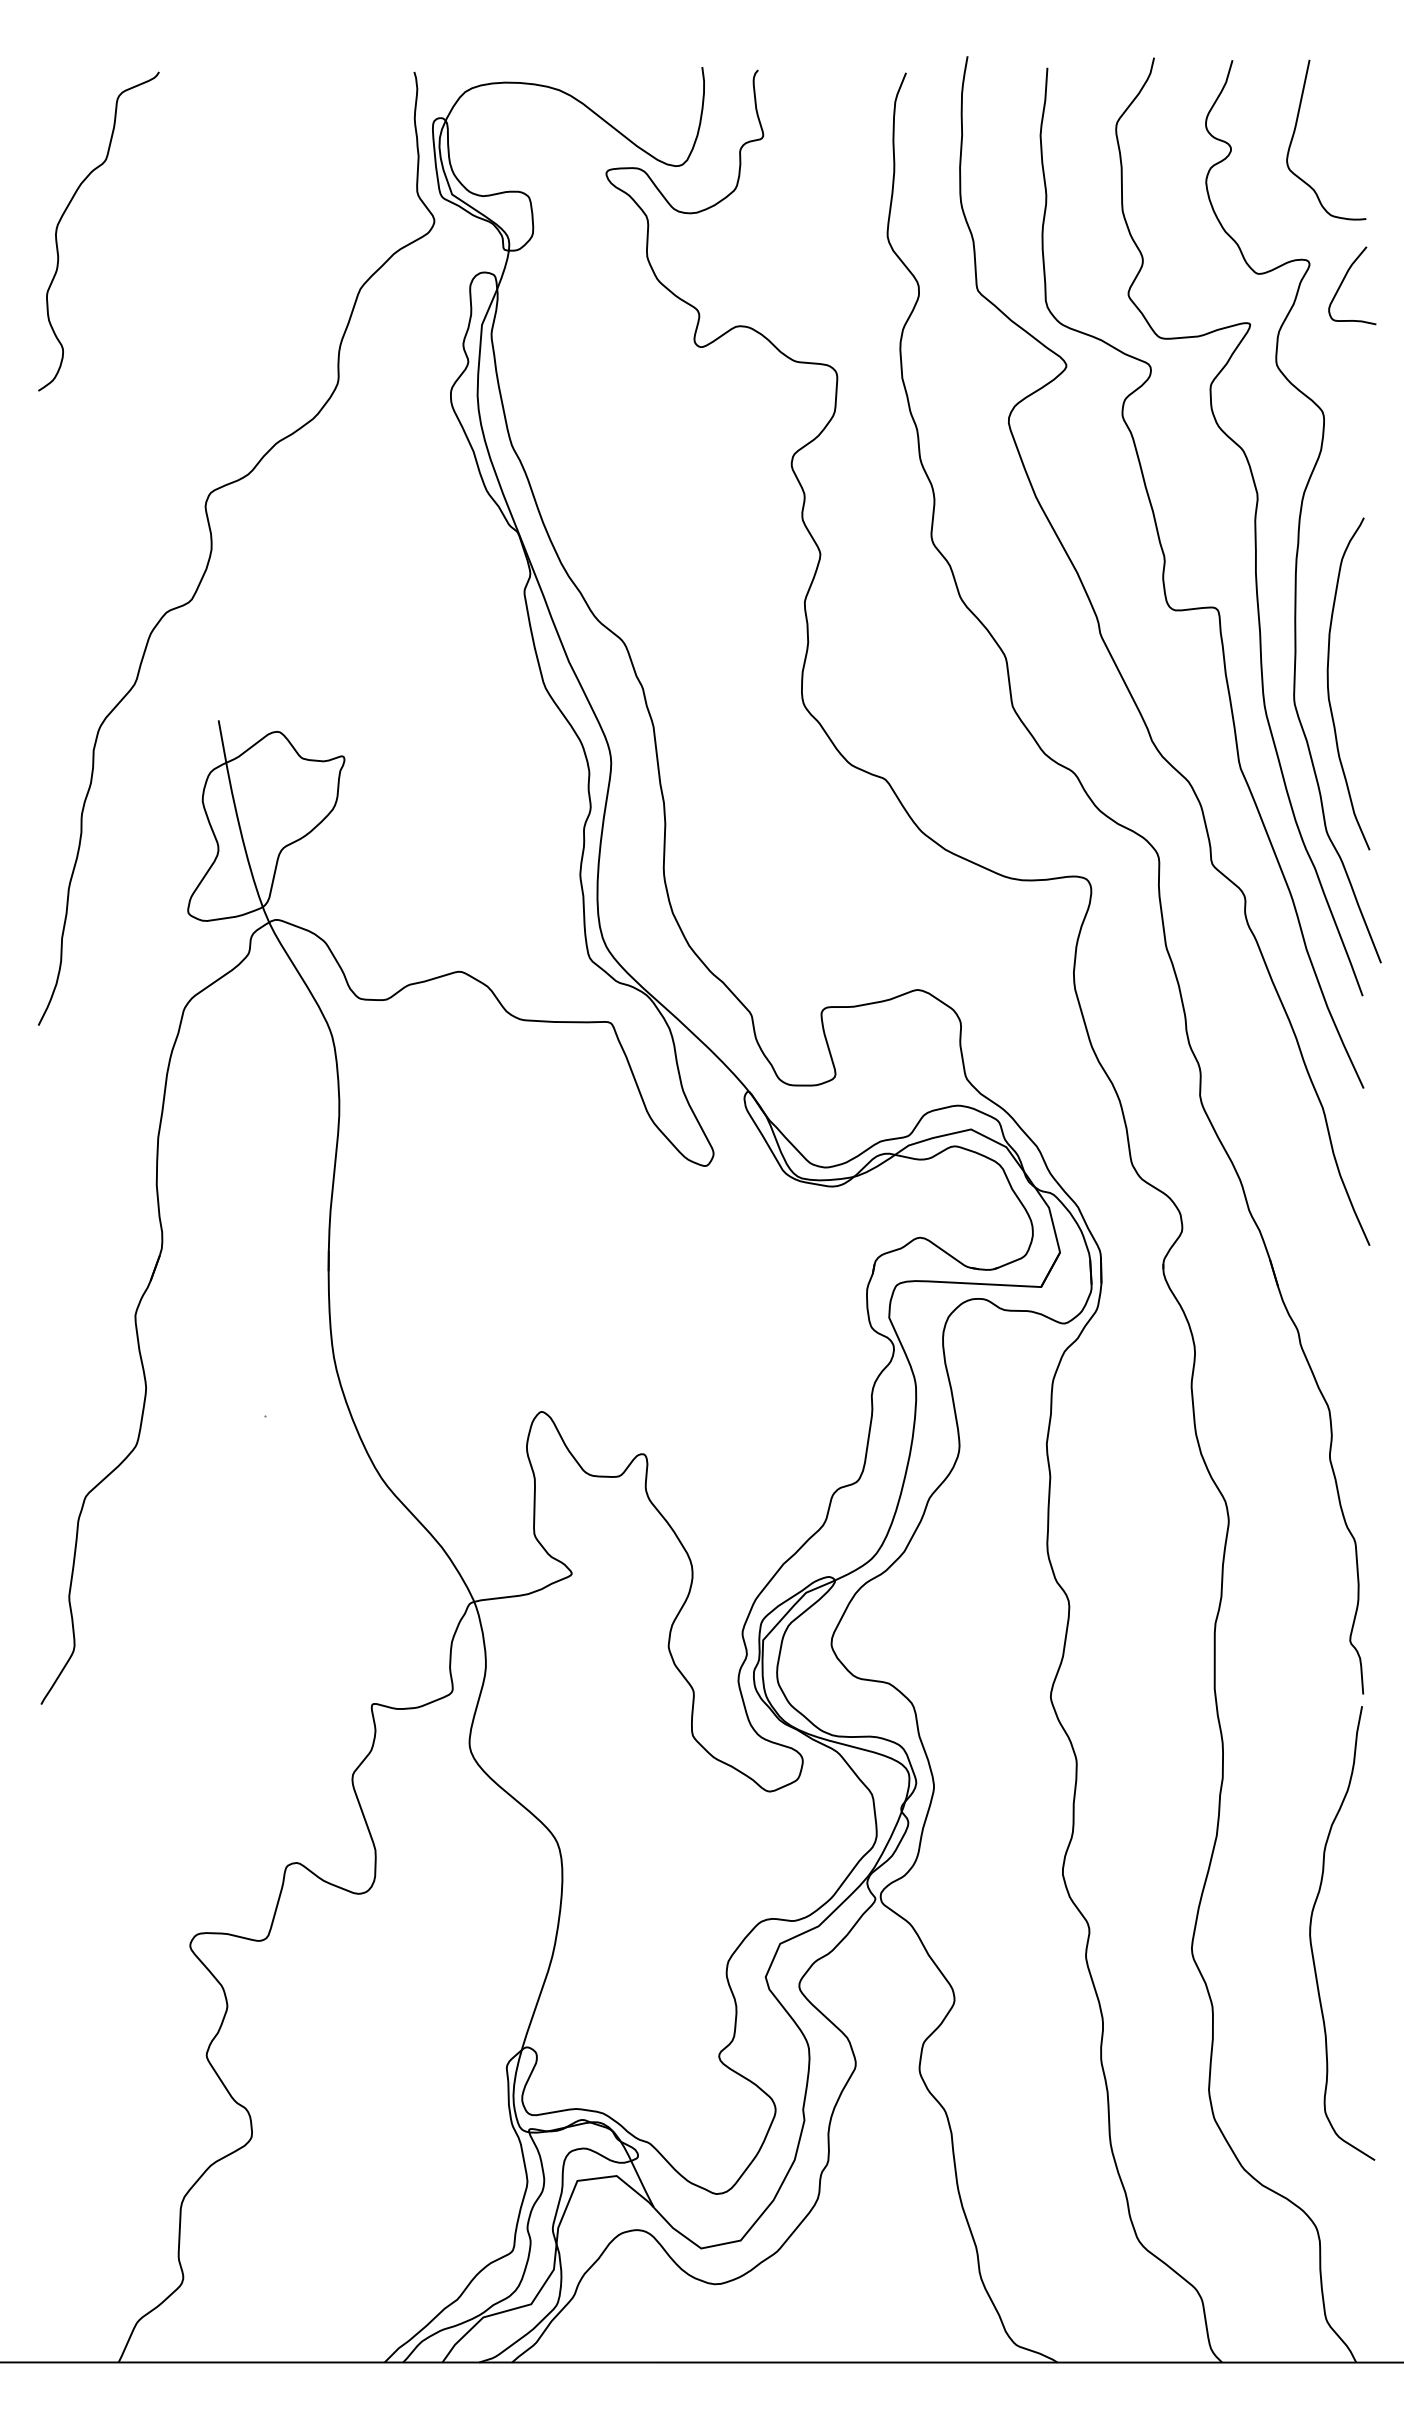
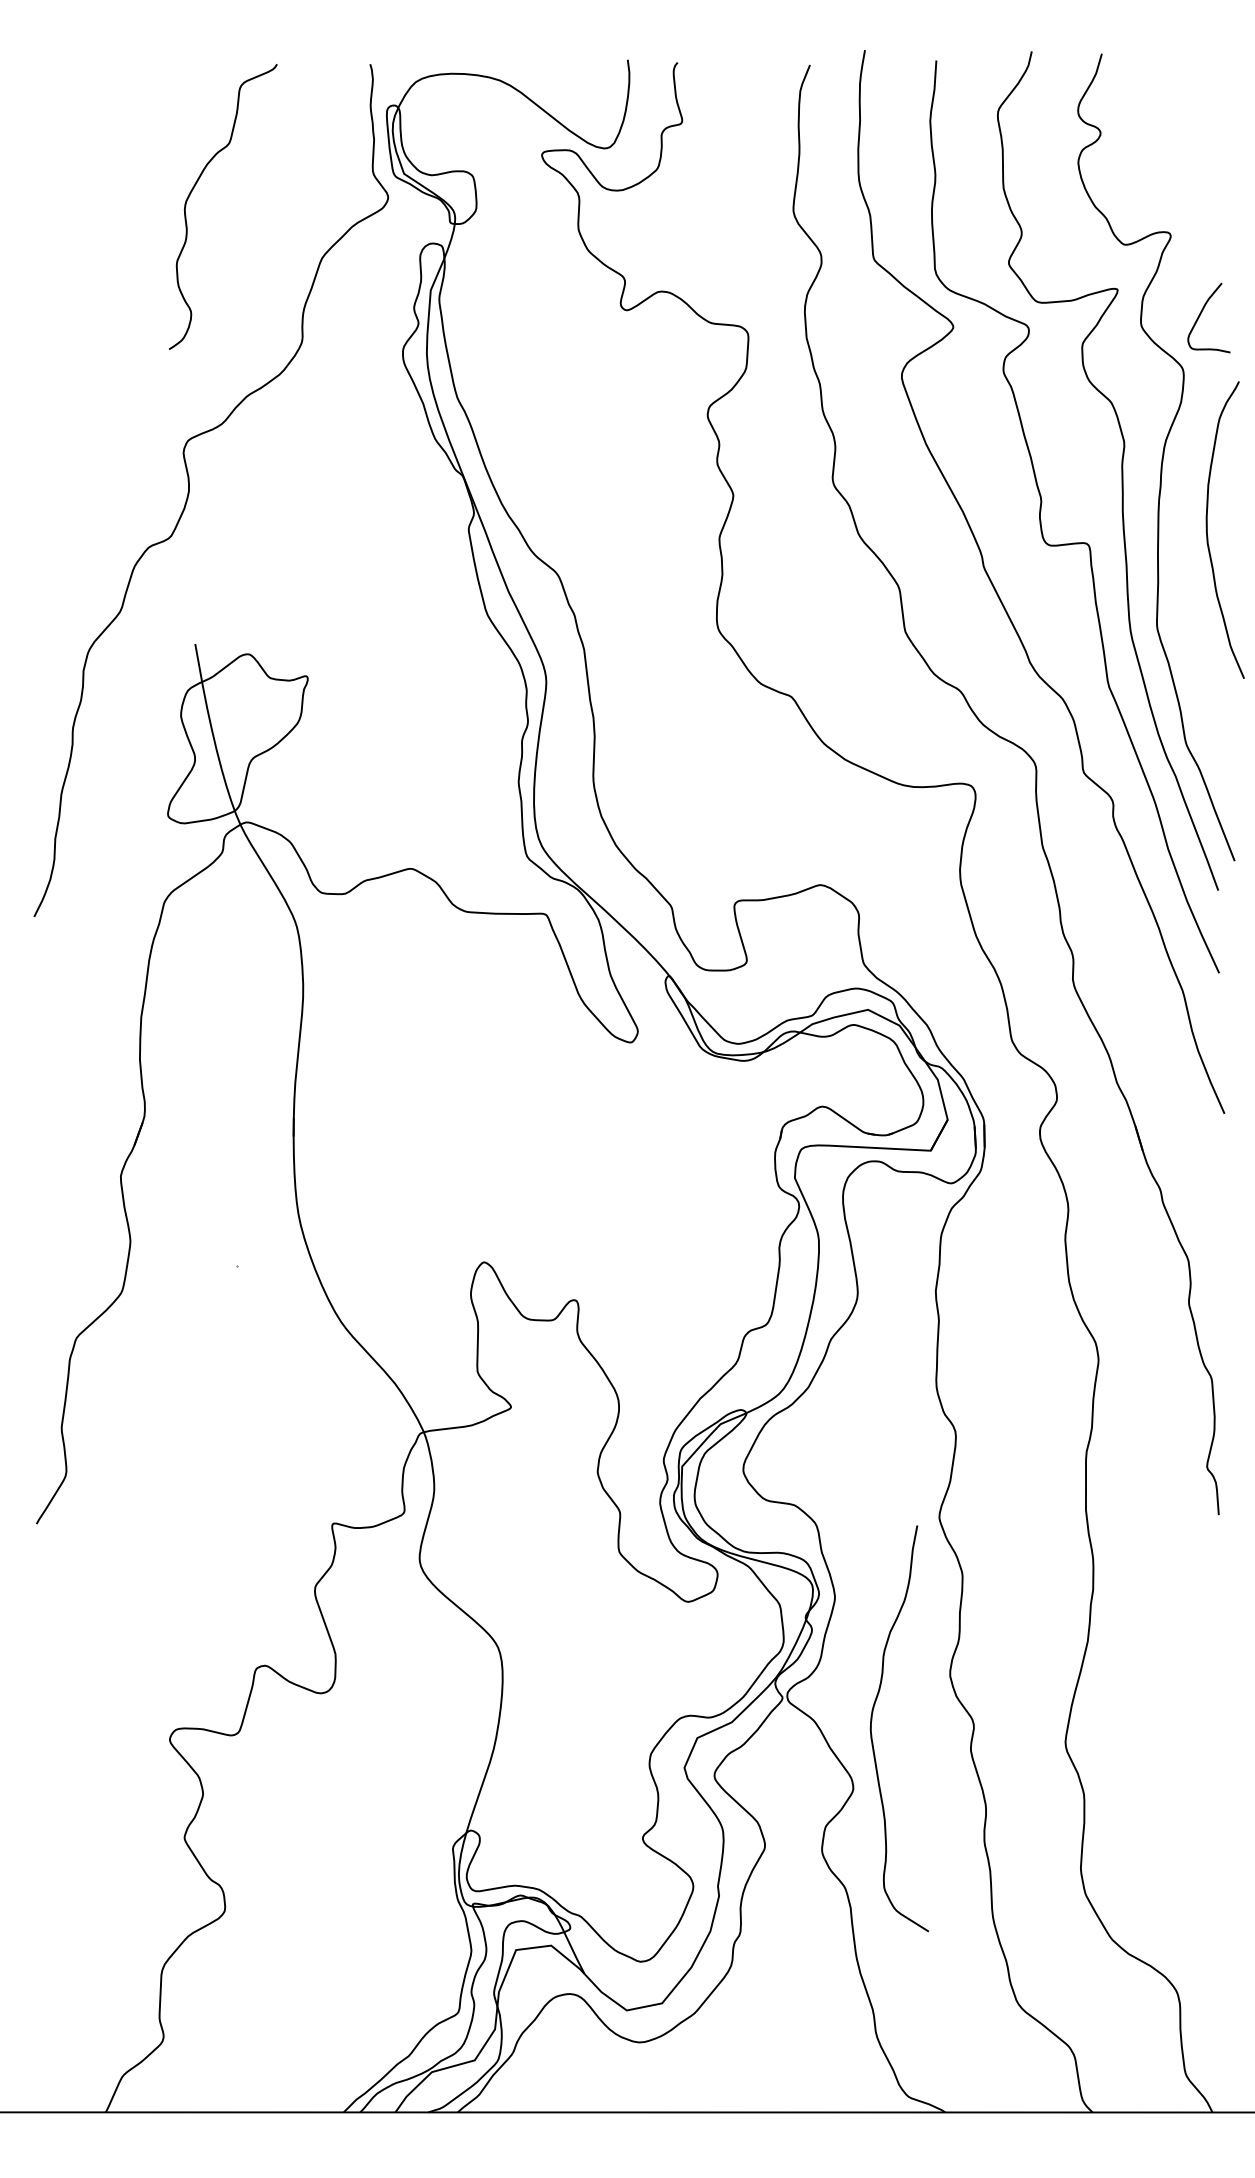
curve: (1295, 131) -> (1158, 117), removed
curve: (64, 214) -> (192, 191), moved
curve: (1344, 280) -> (1202, 313), moved
curve: (1328, 683) -> (1207, 529), moved
curve: (1311, 1931) -> (872, 1727), moved

